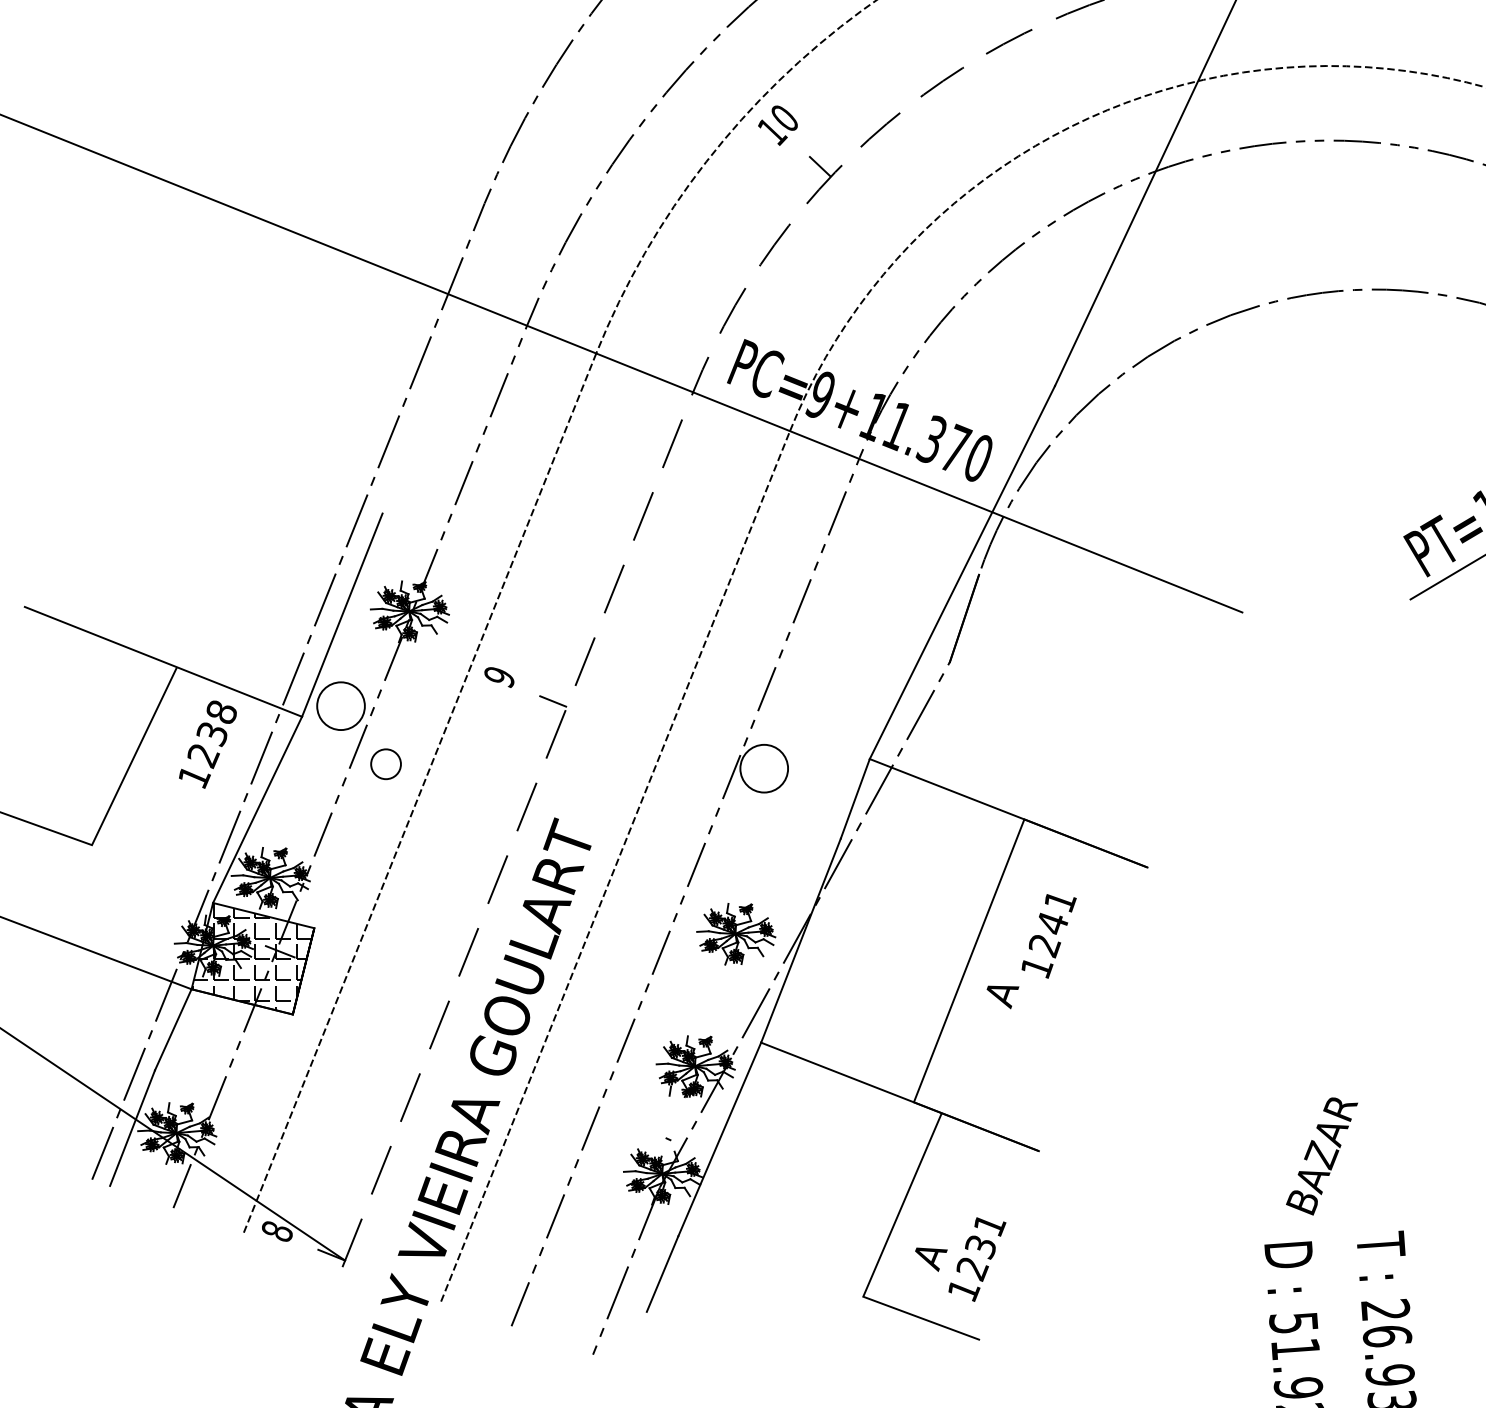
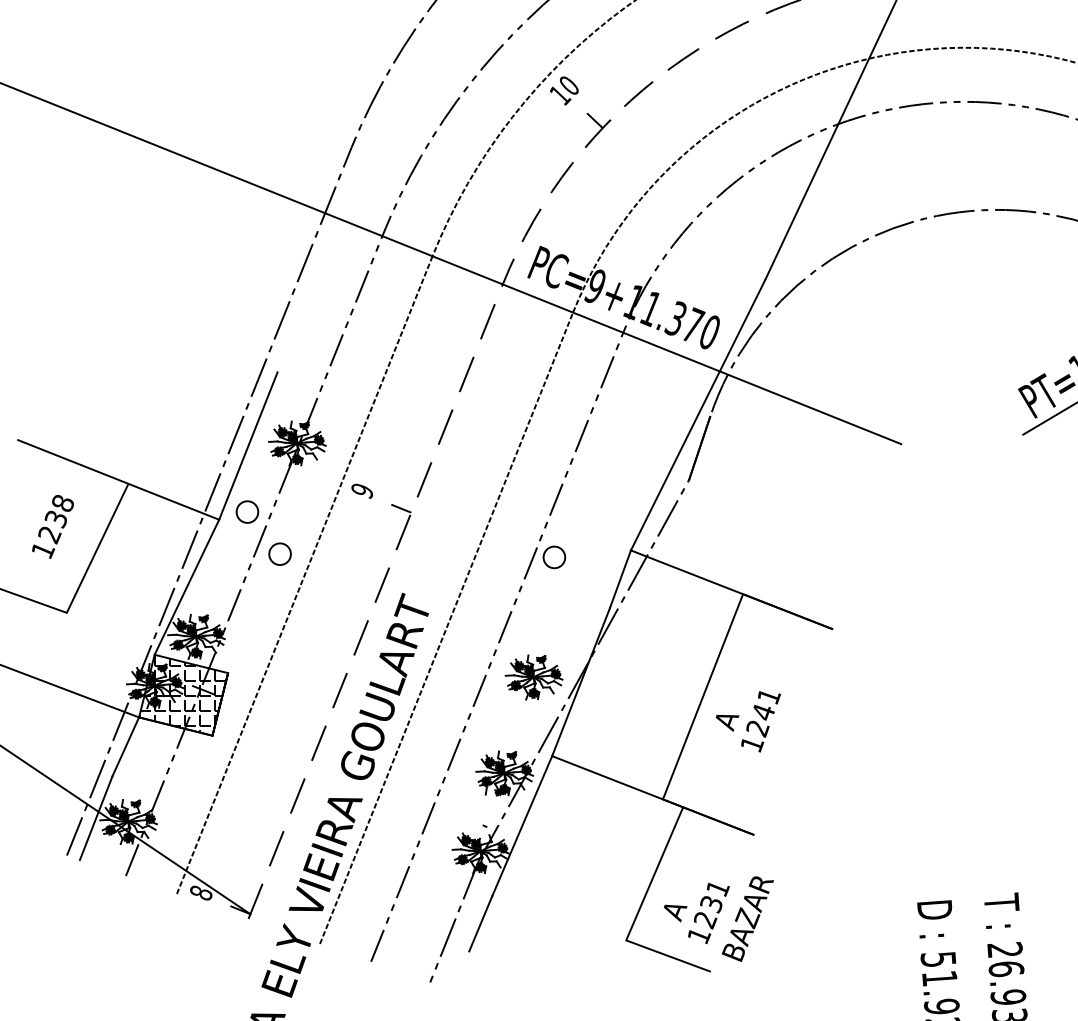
circle: (340, 706) -> (247, 512), size x0.62
text: (207, 744) -> (52, 526), moved
circle: (764, 768) -> (554, 557), size x0.62
text: (1048, 936) -> (760, 721), moved
text: (1321, 1156) -> (747, 919), moved

